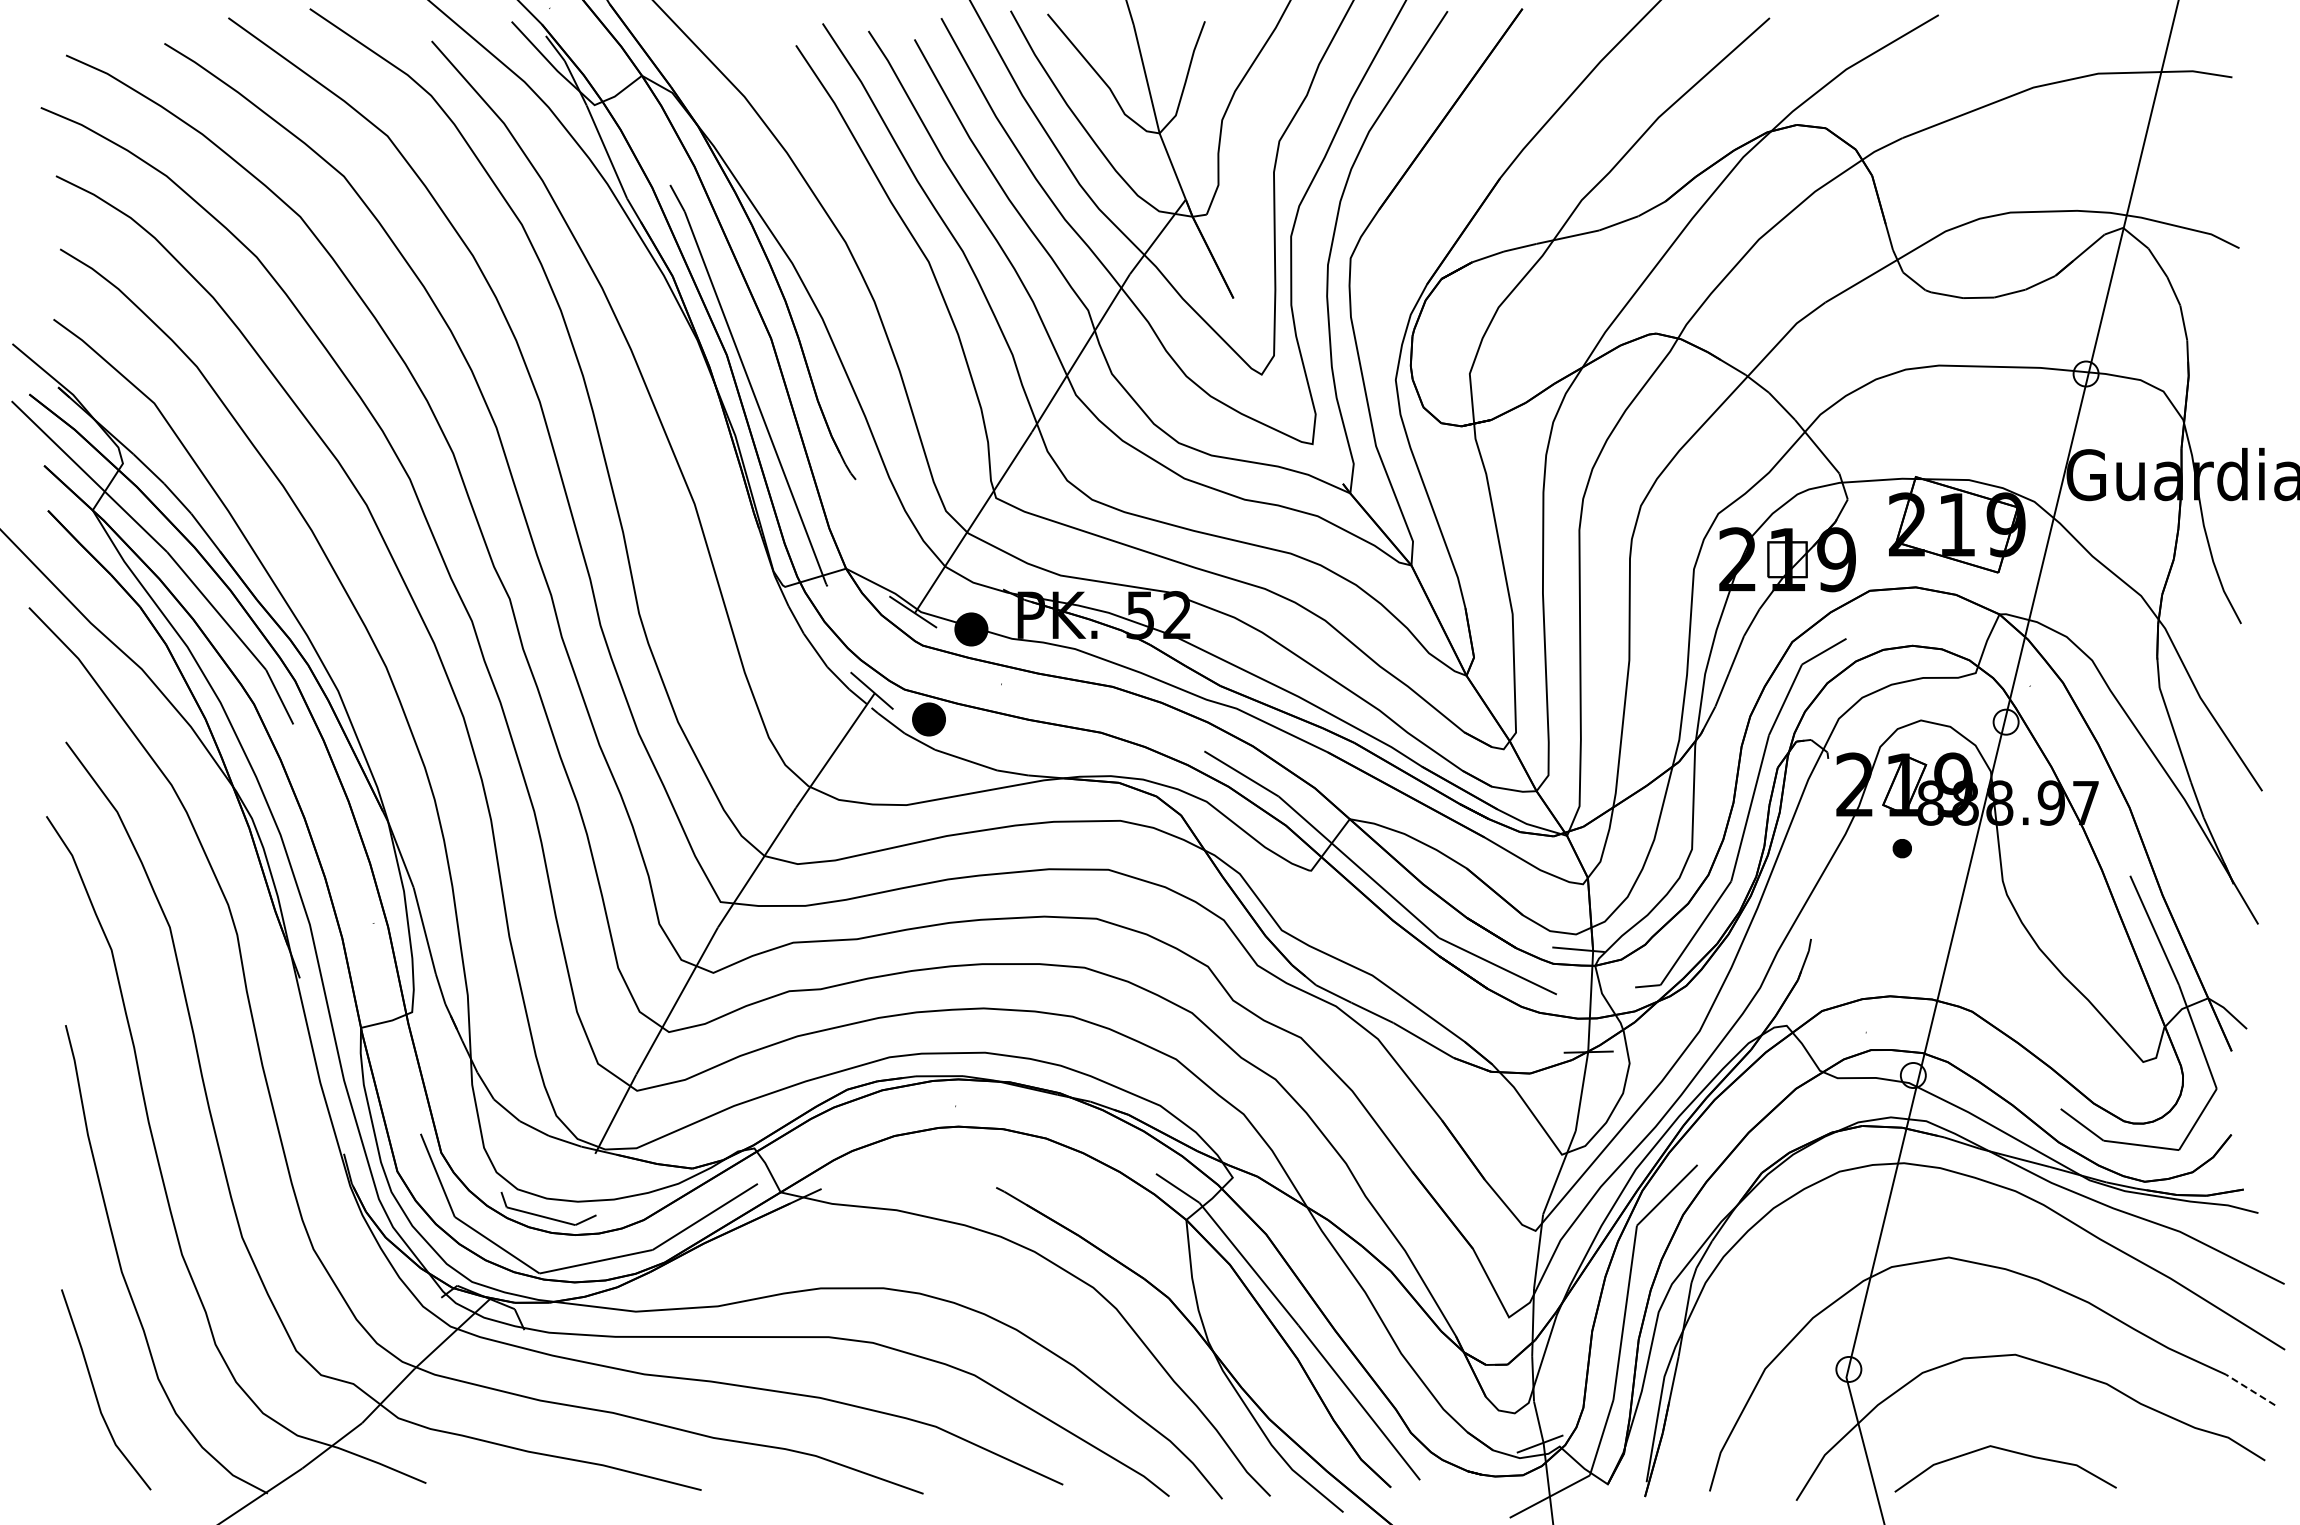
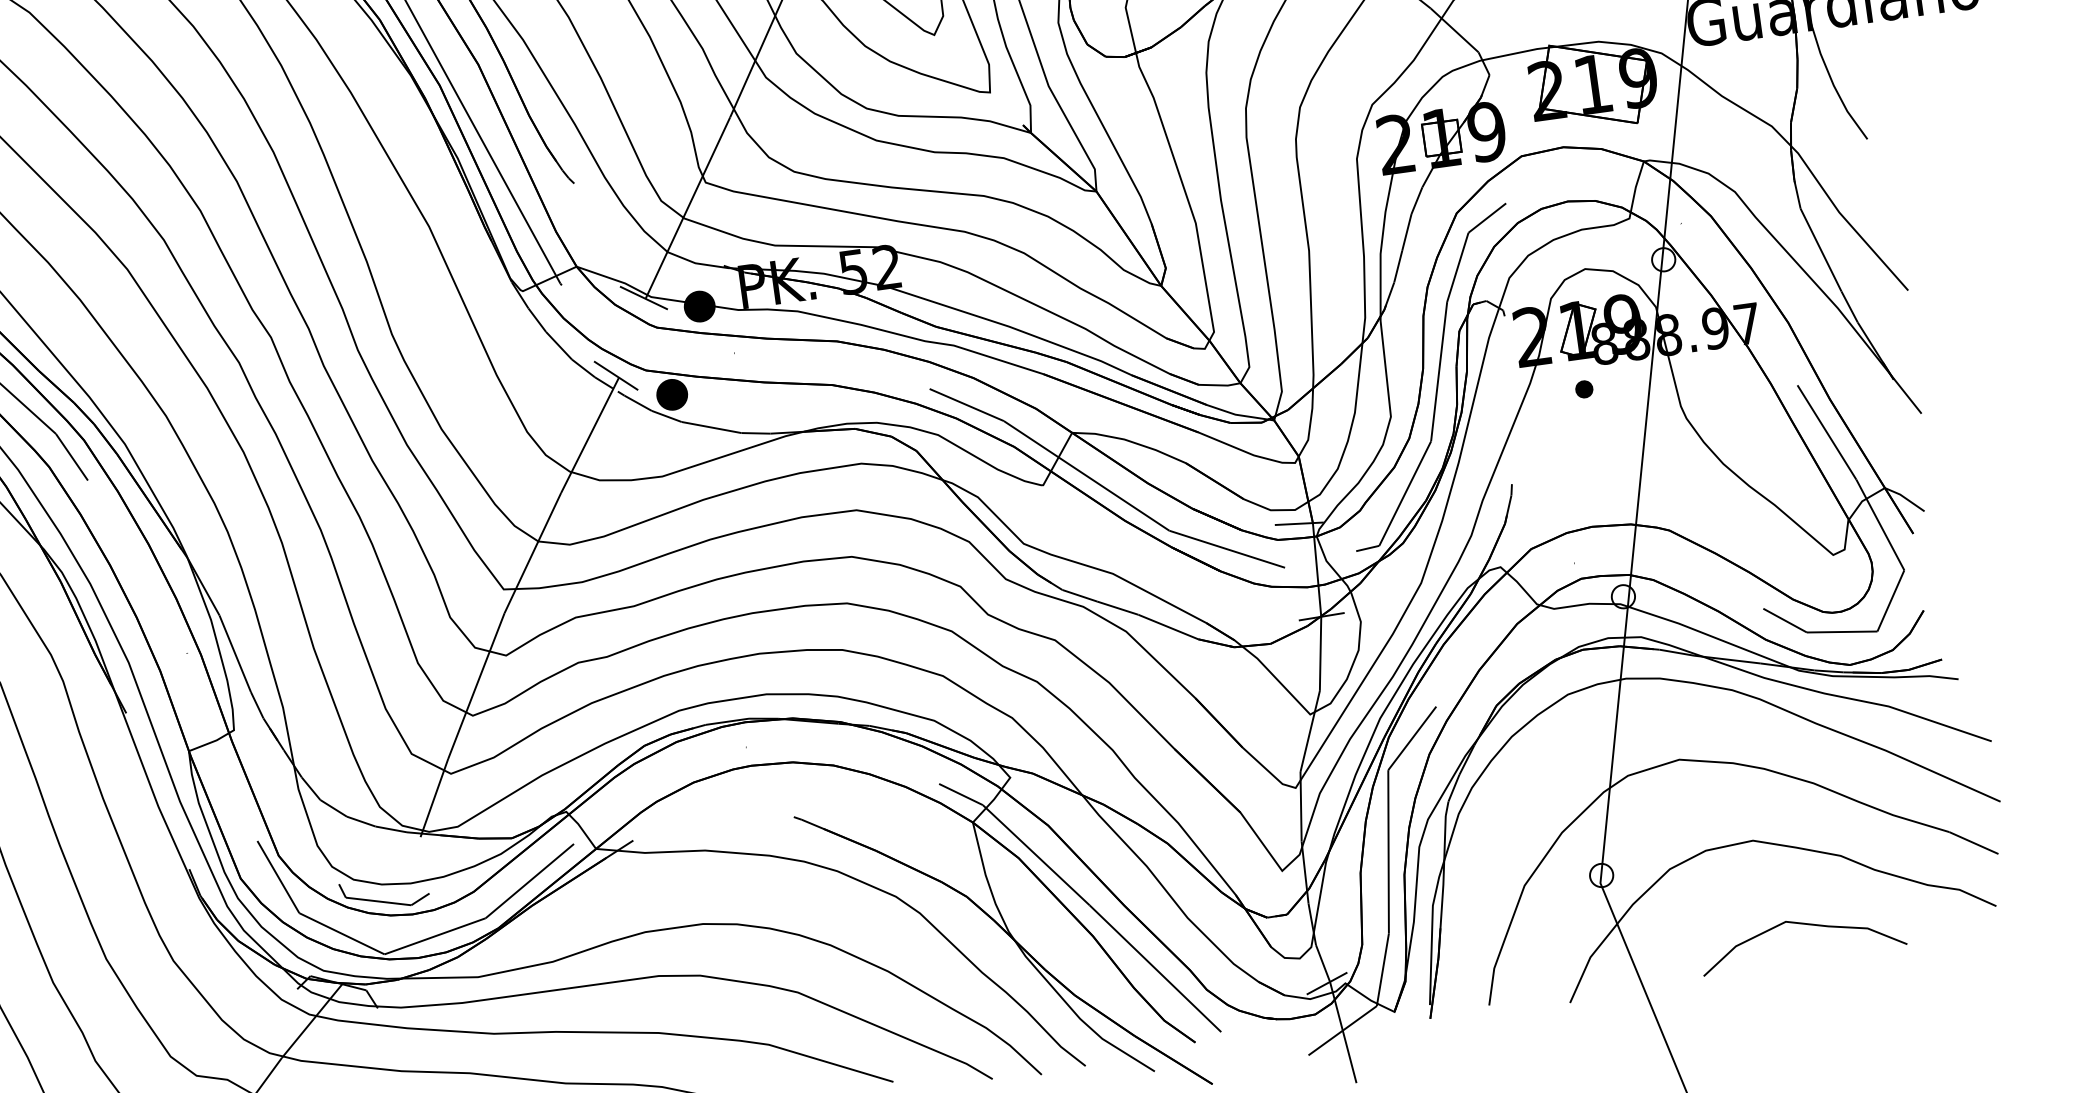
line: (2250, 1389) -> (1973, 842), dashed -> solid
curve: (2011, 1452) -> (1806, 925), moved

